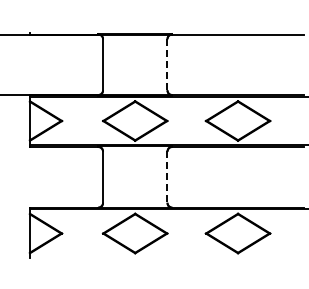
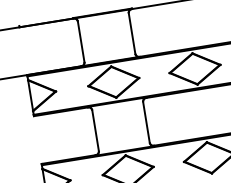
line: (167, 64) -> (132, 33), dashed -> solid
line: (167, 177) -> (146, 122), dashed -> solid

